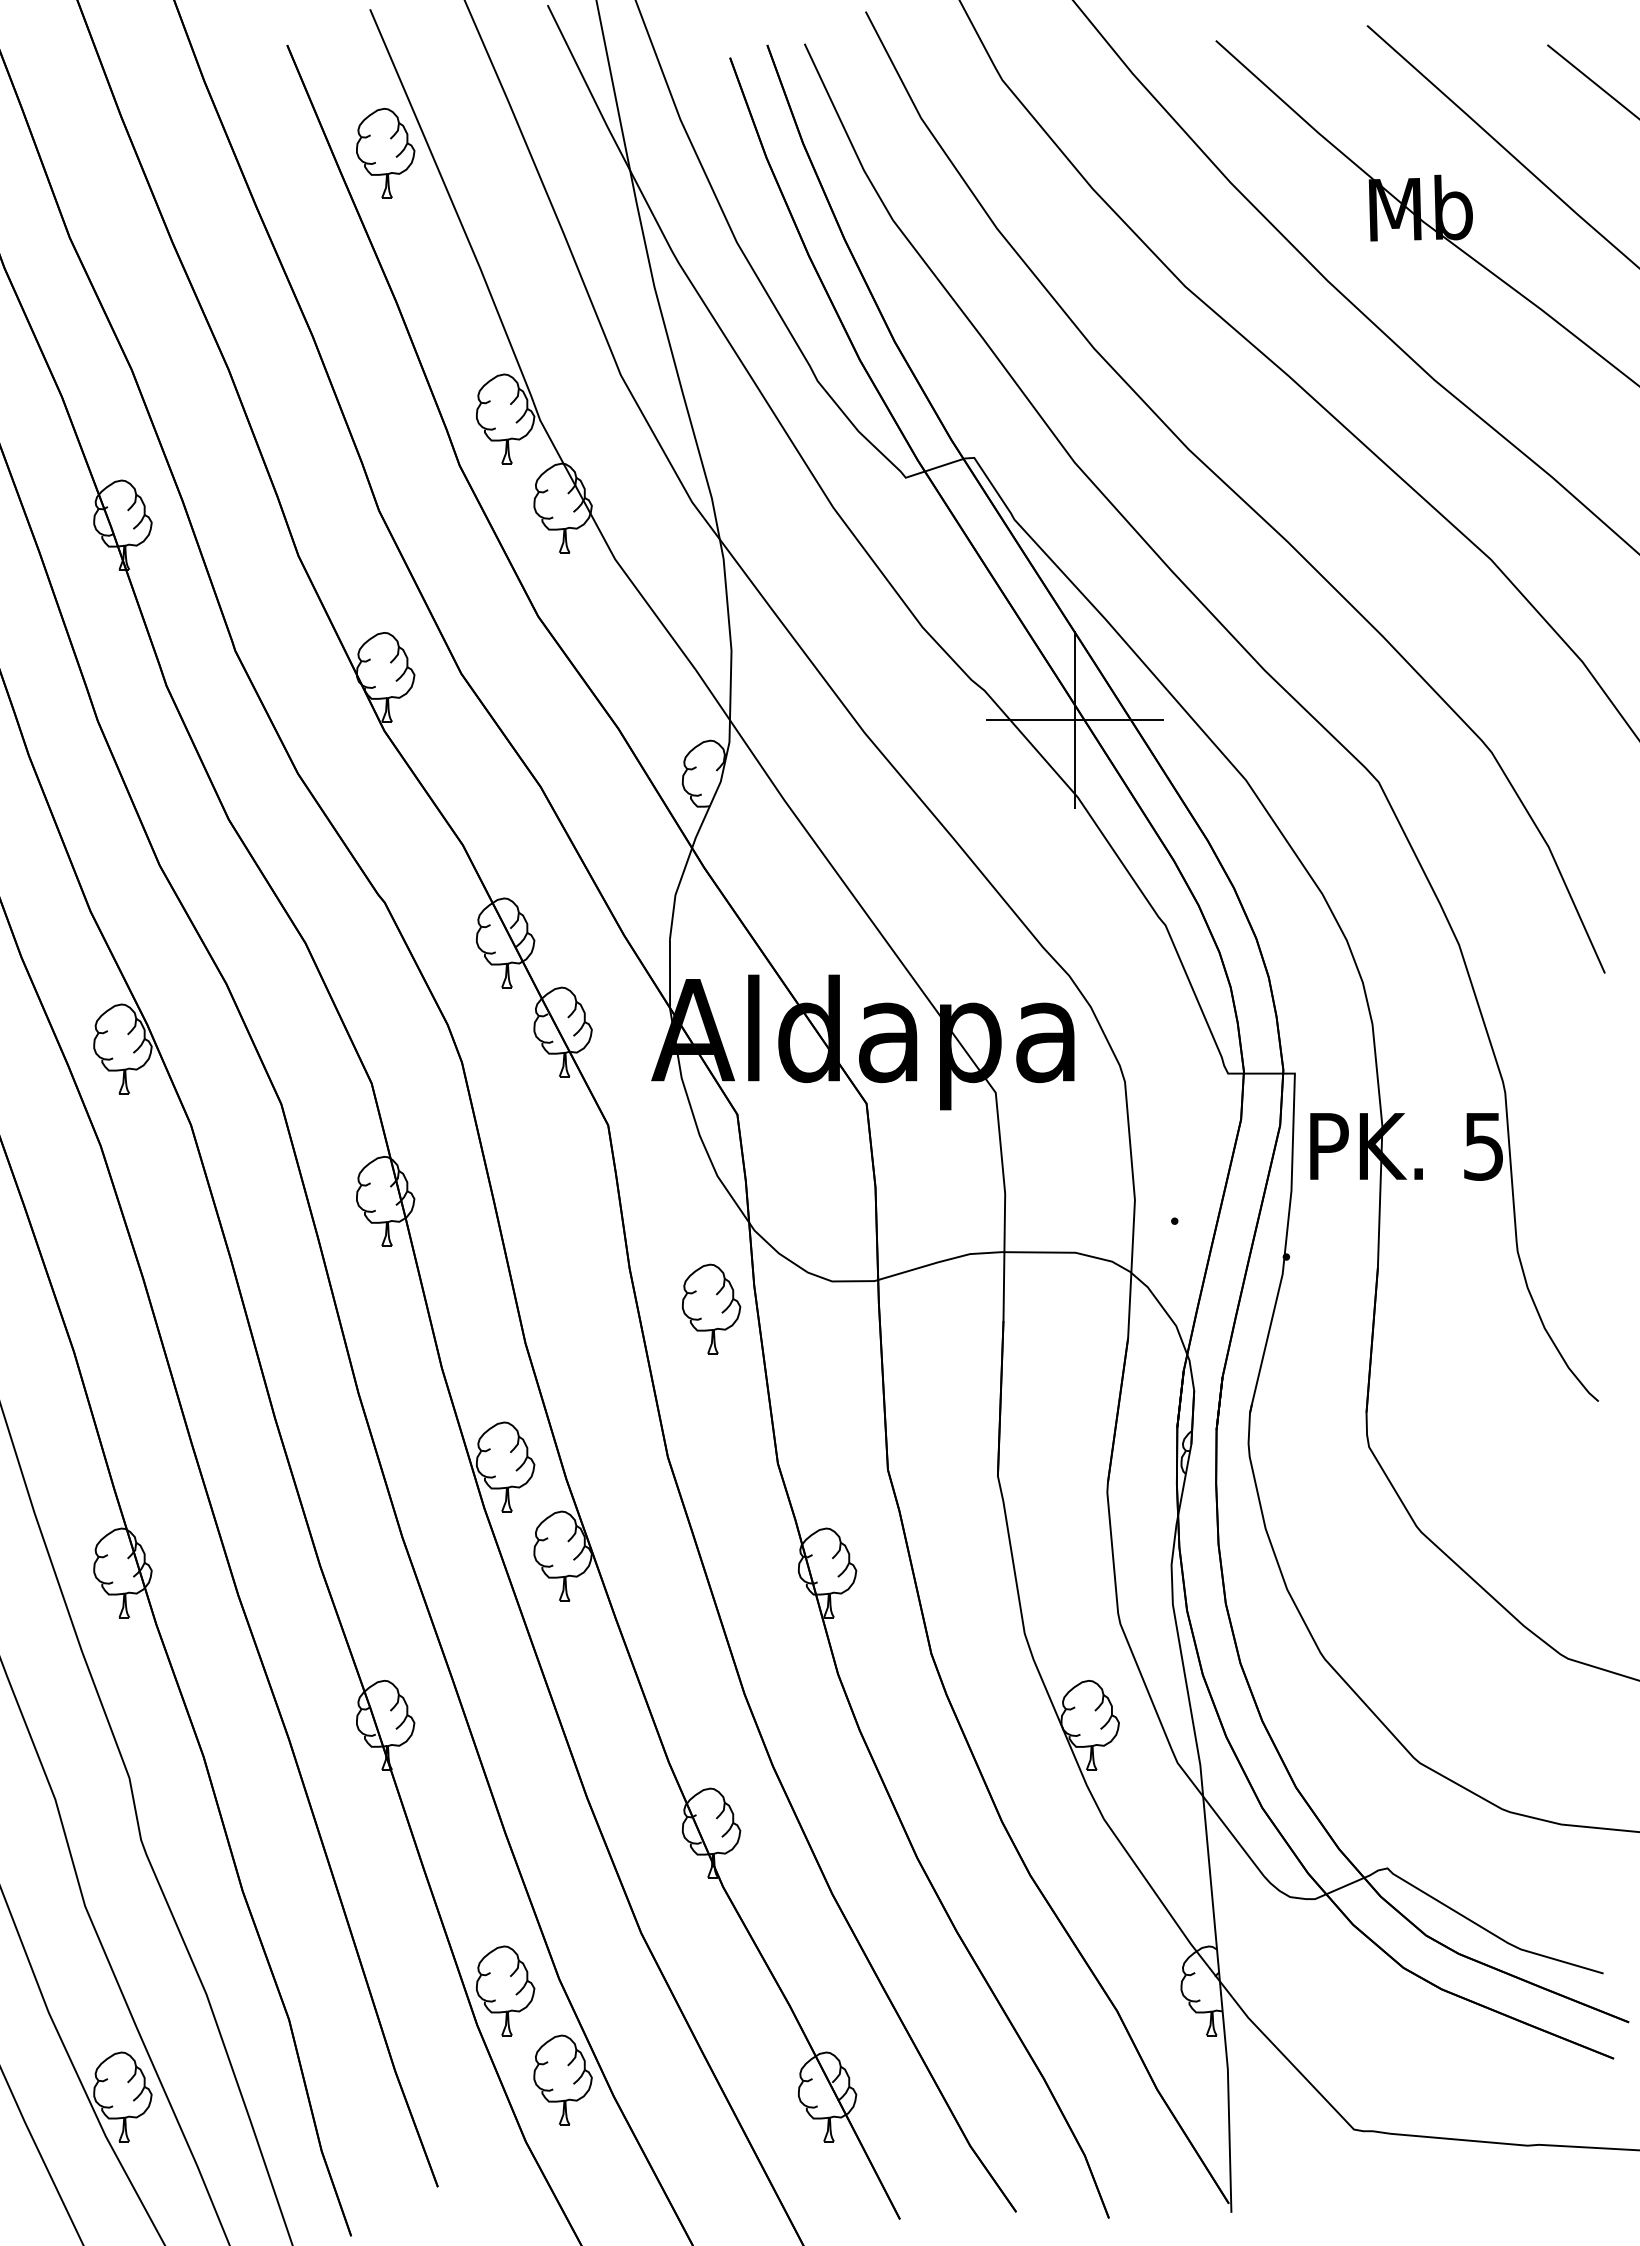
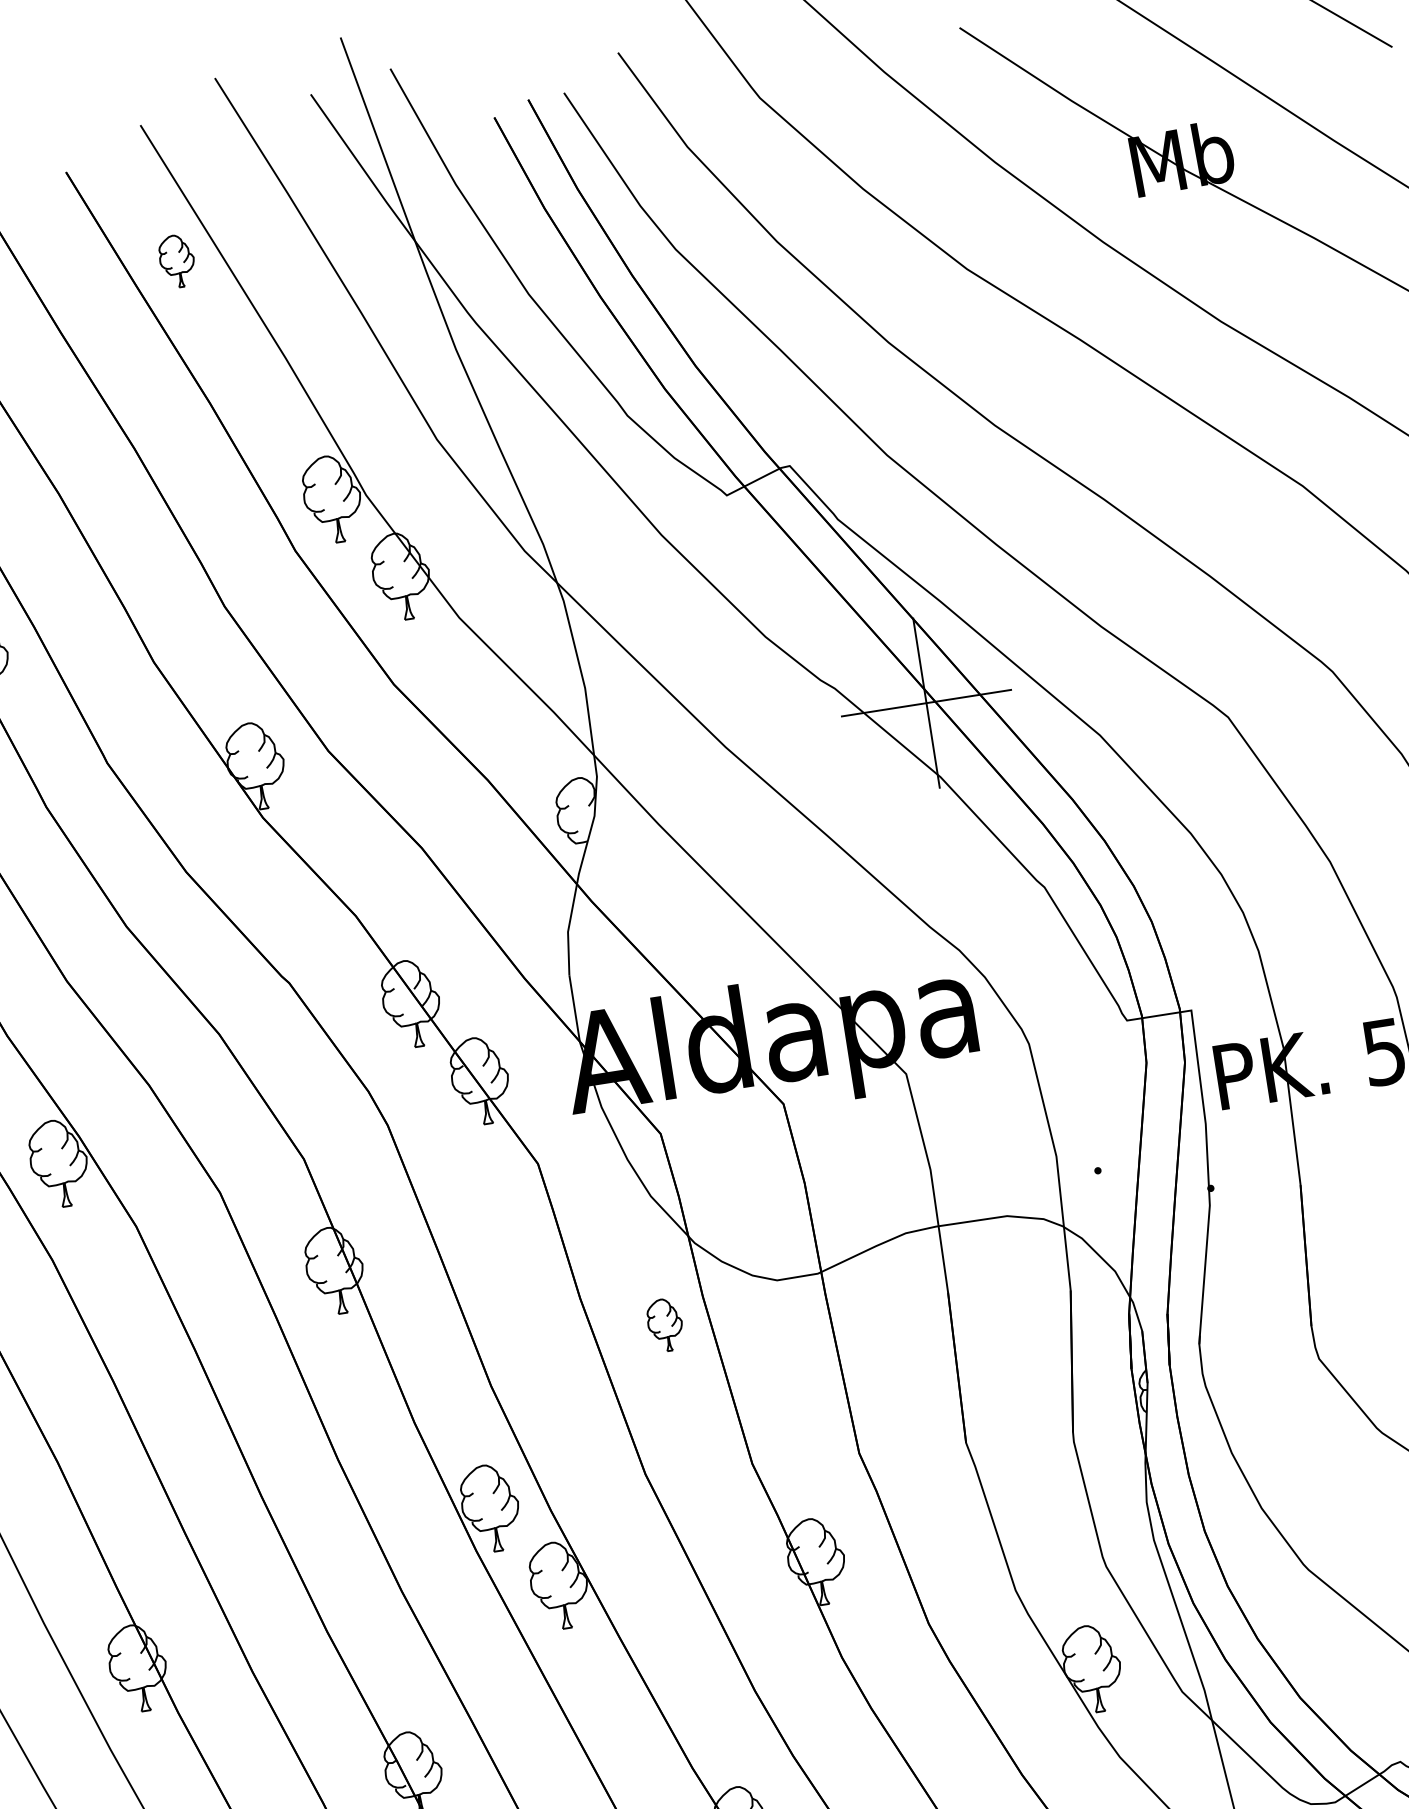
part: (385, 152) -> (176, 260), size x0.6
part: (711, 1308) -> (665, 1324), size x0.6

